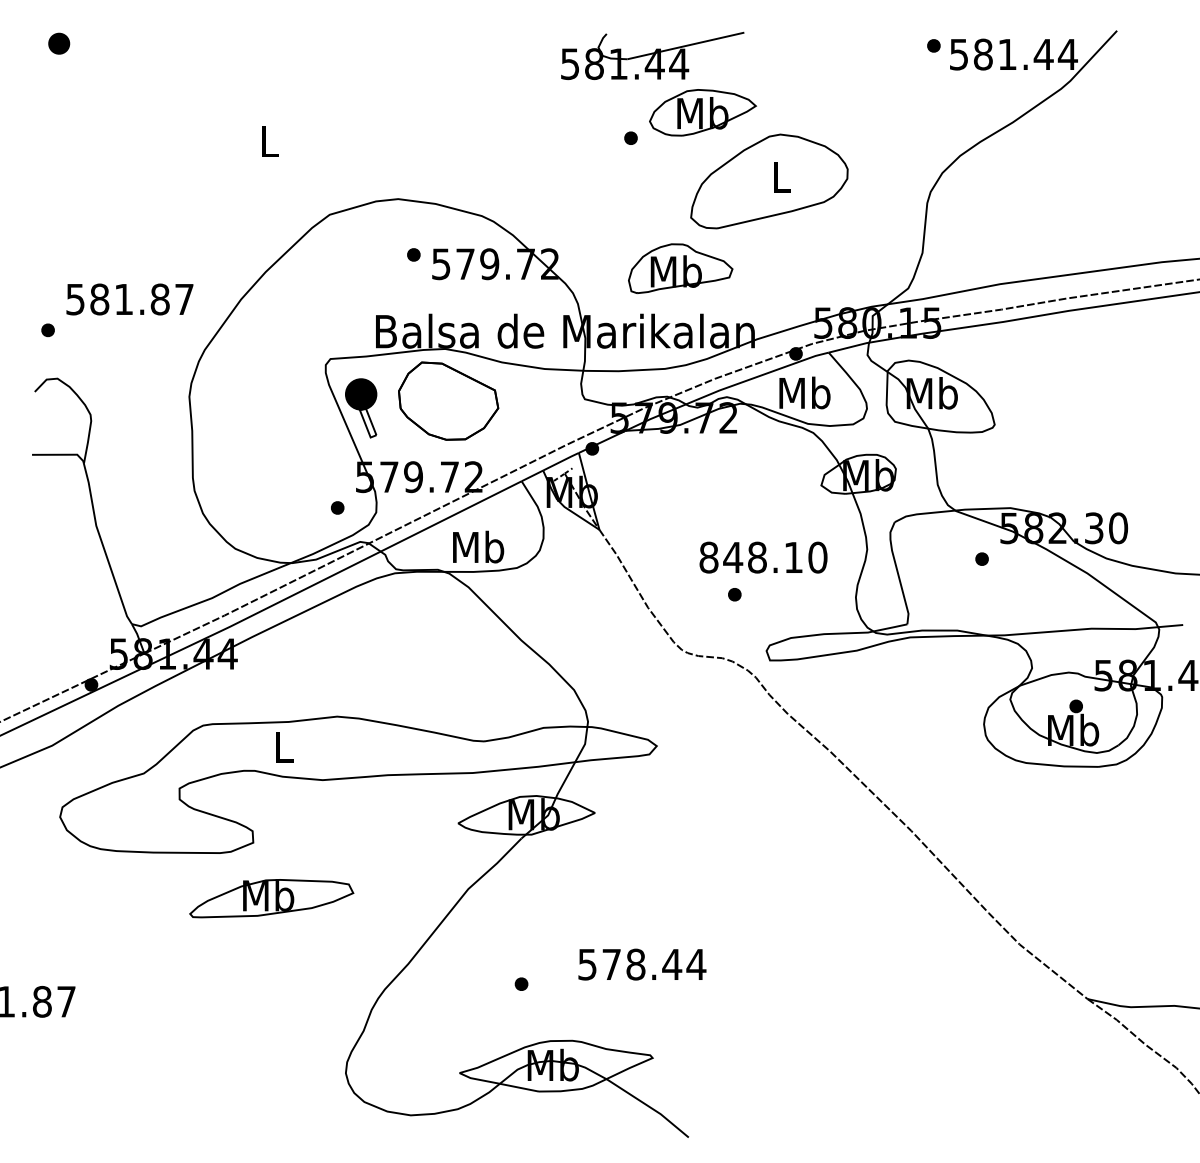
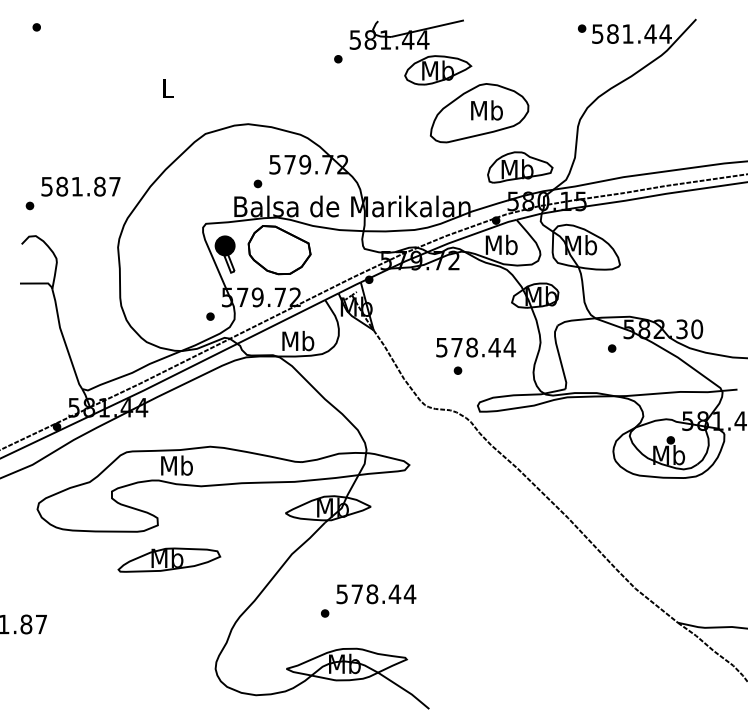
part: (58, 44) -> (36, 27), size x0.62
part: (631, 138) -> (338, 59), moved
text: (780, 177) -> (486, 110), L -> Mb
part: (413, 254) -> (257, 183), moved
part: (681, 268) -> (520, 167), moved
text: (764, 557) -> (476, 347), 848.10 -> 578.44
text: (283, 746) -> (176, 465), L -> Mb
text: (642, 964) -> (376, 594), moved

